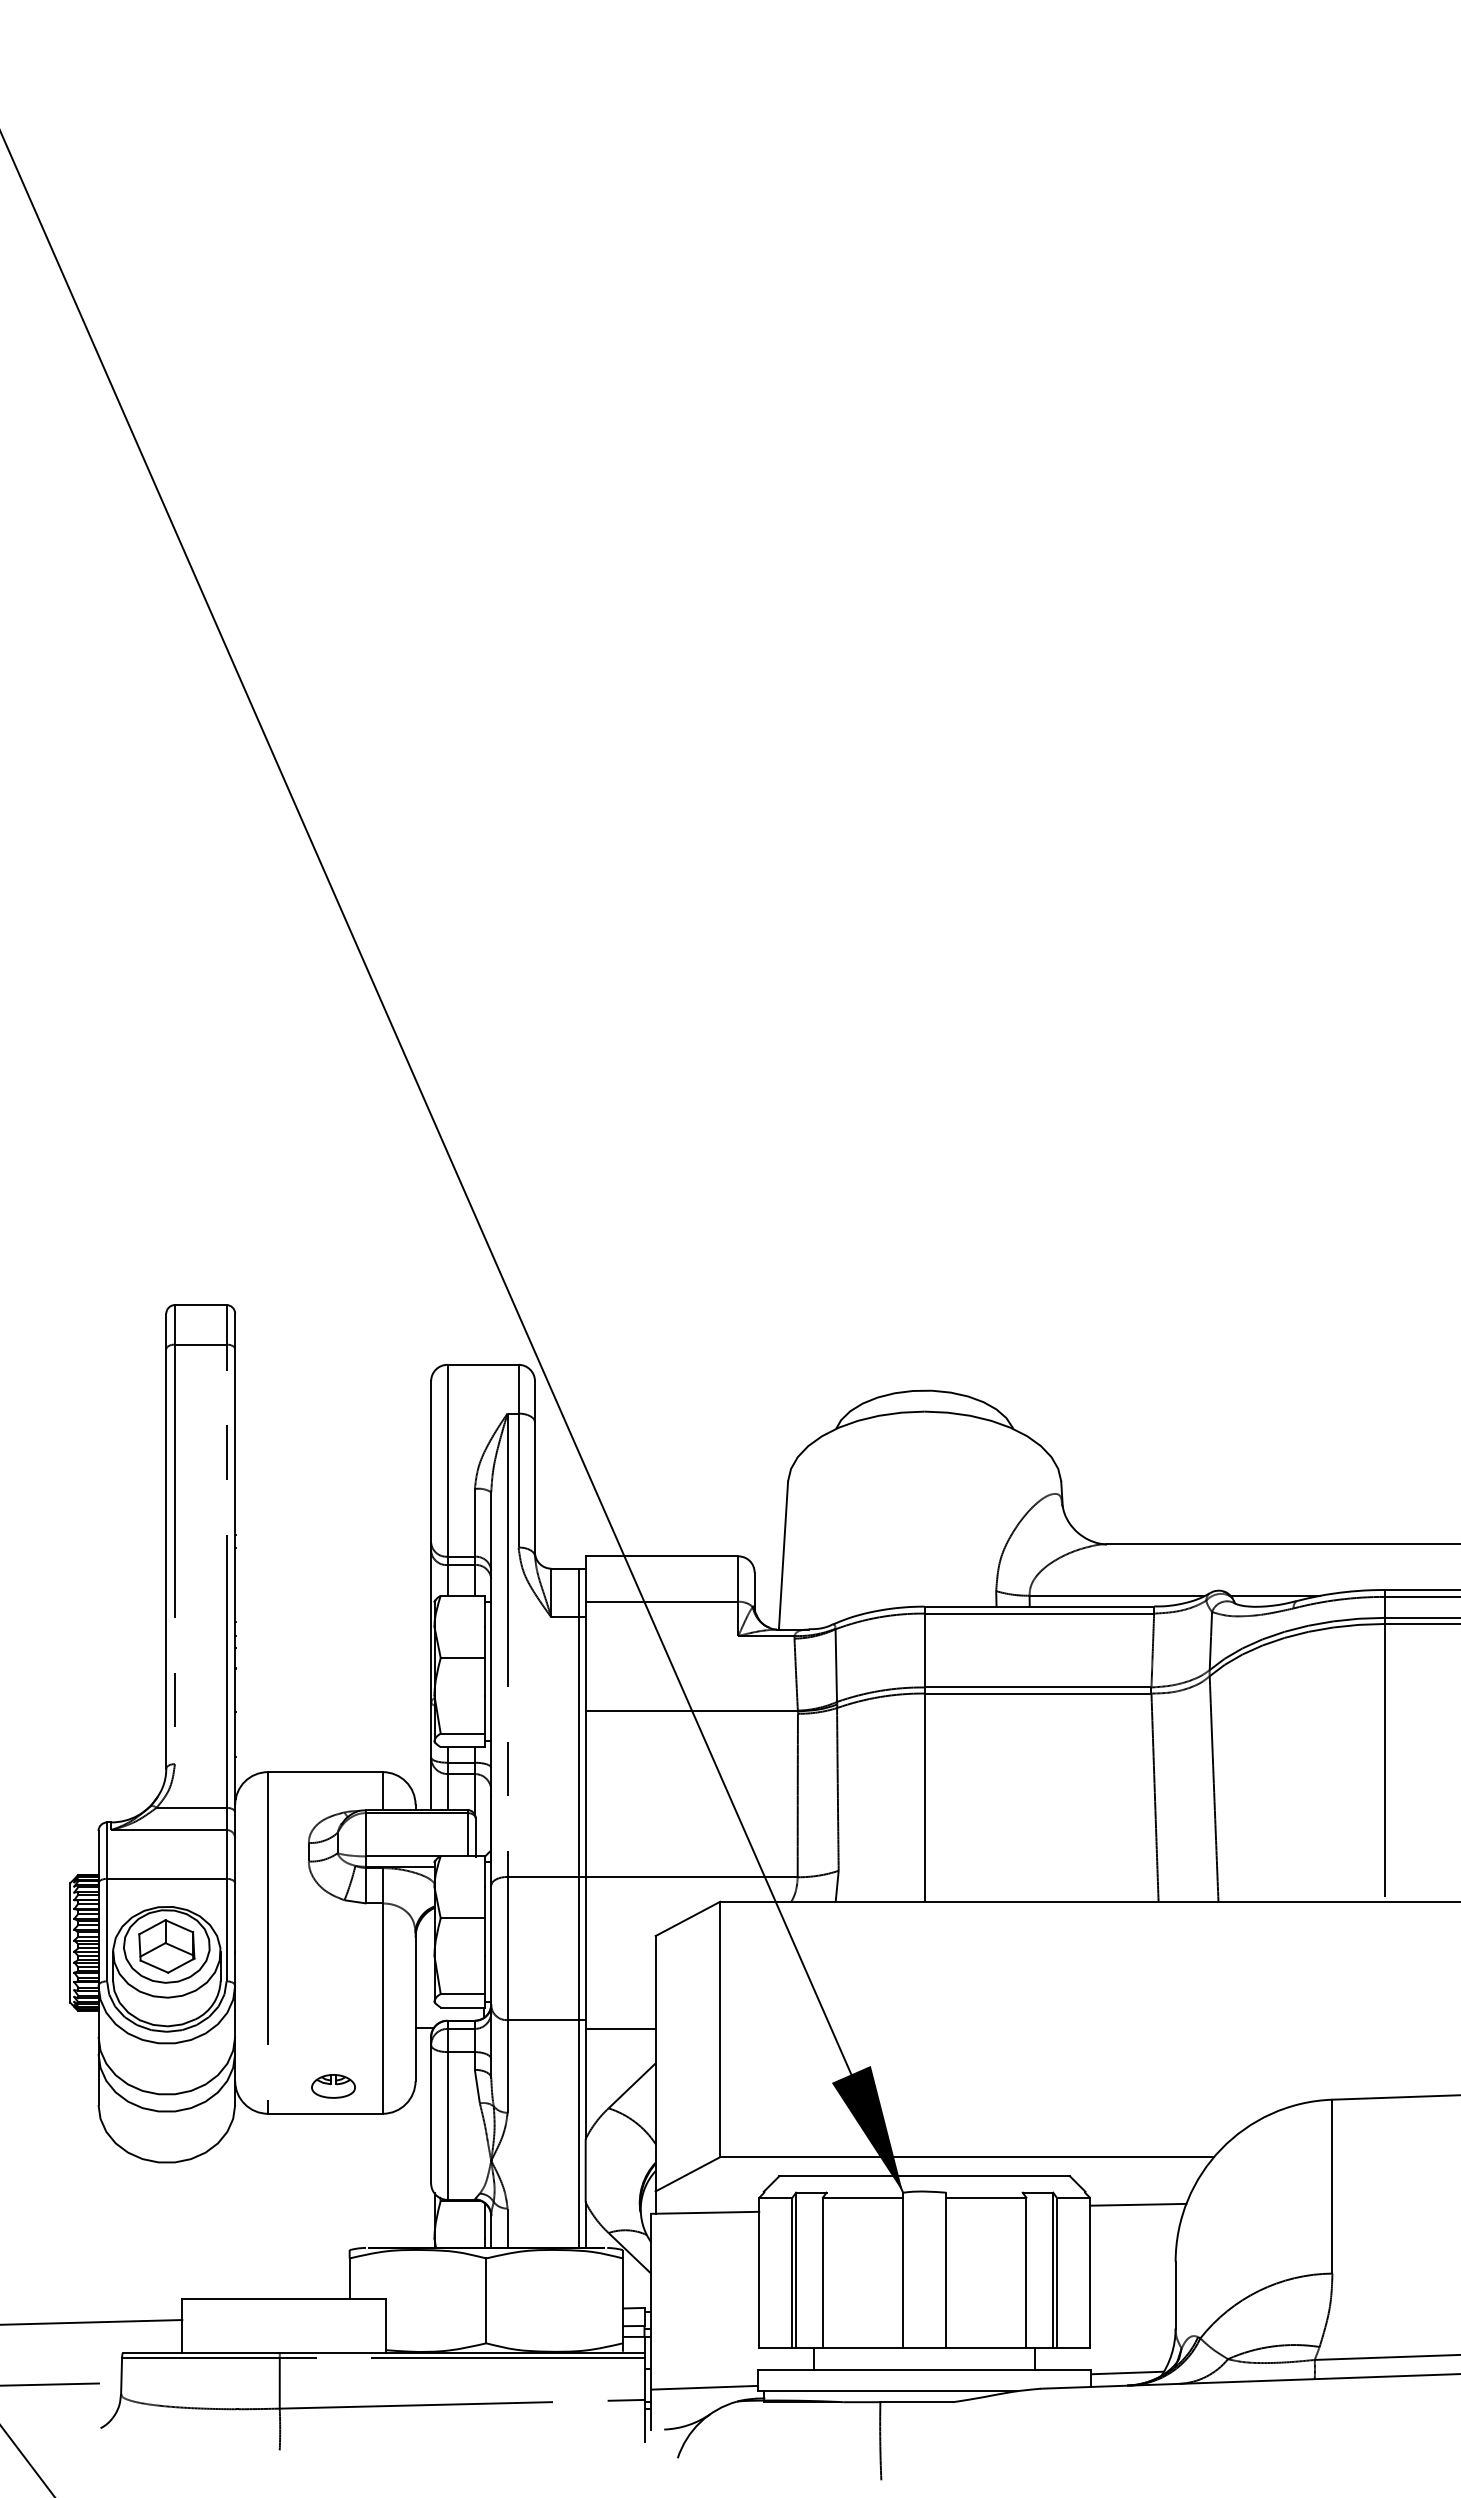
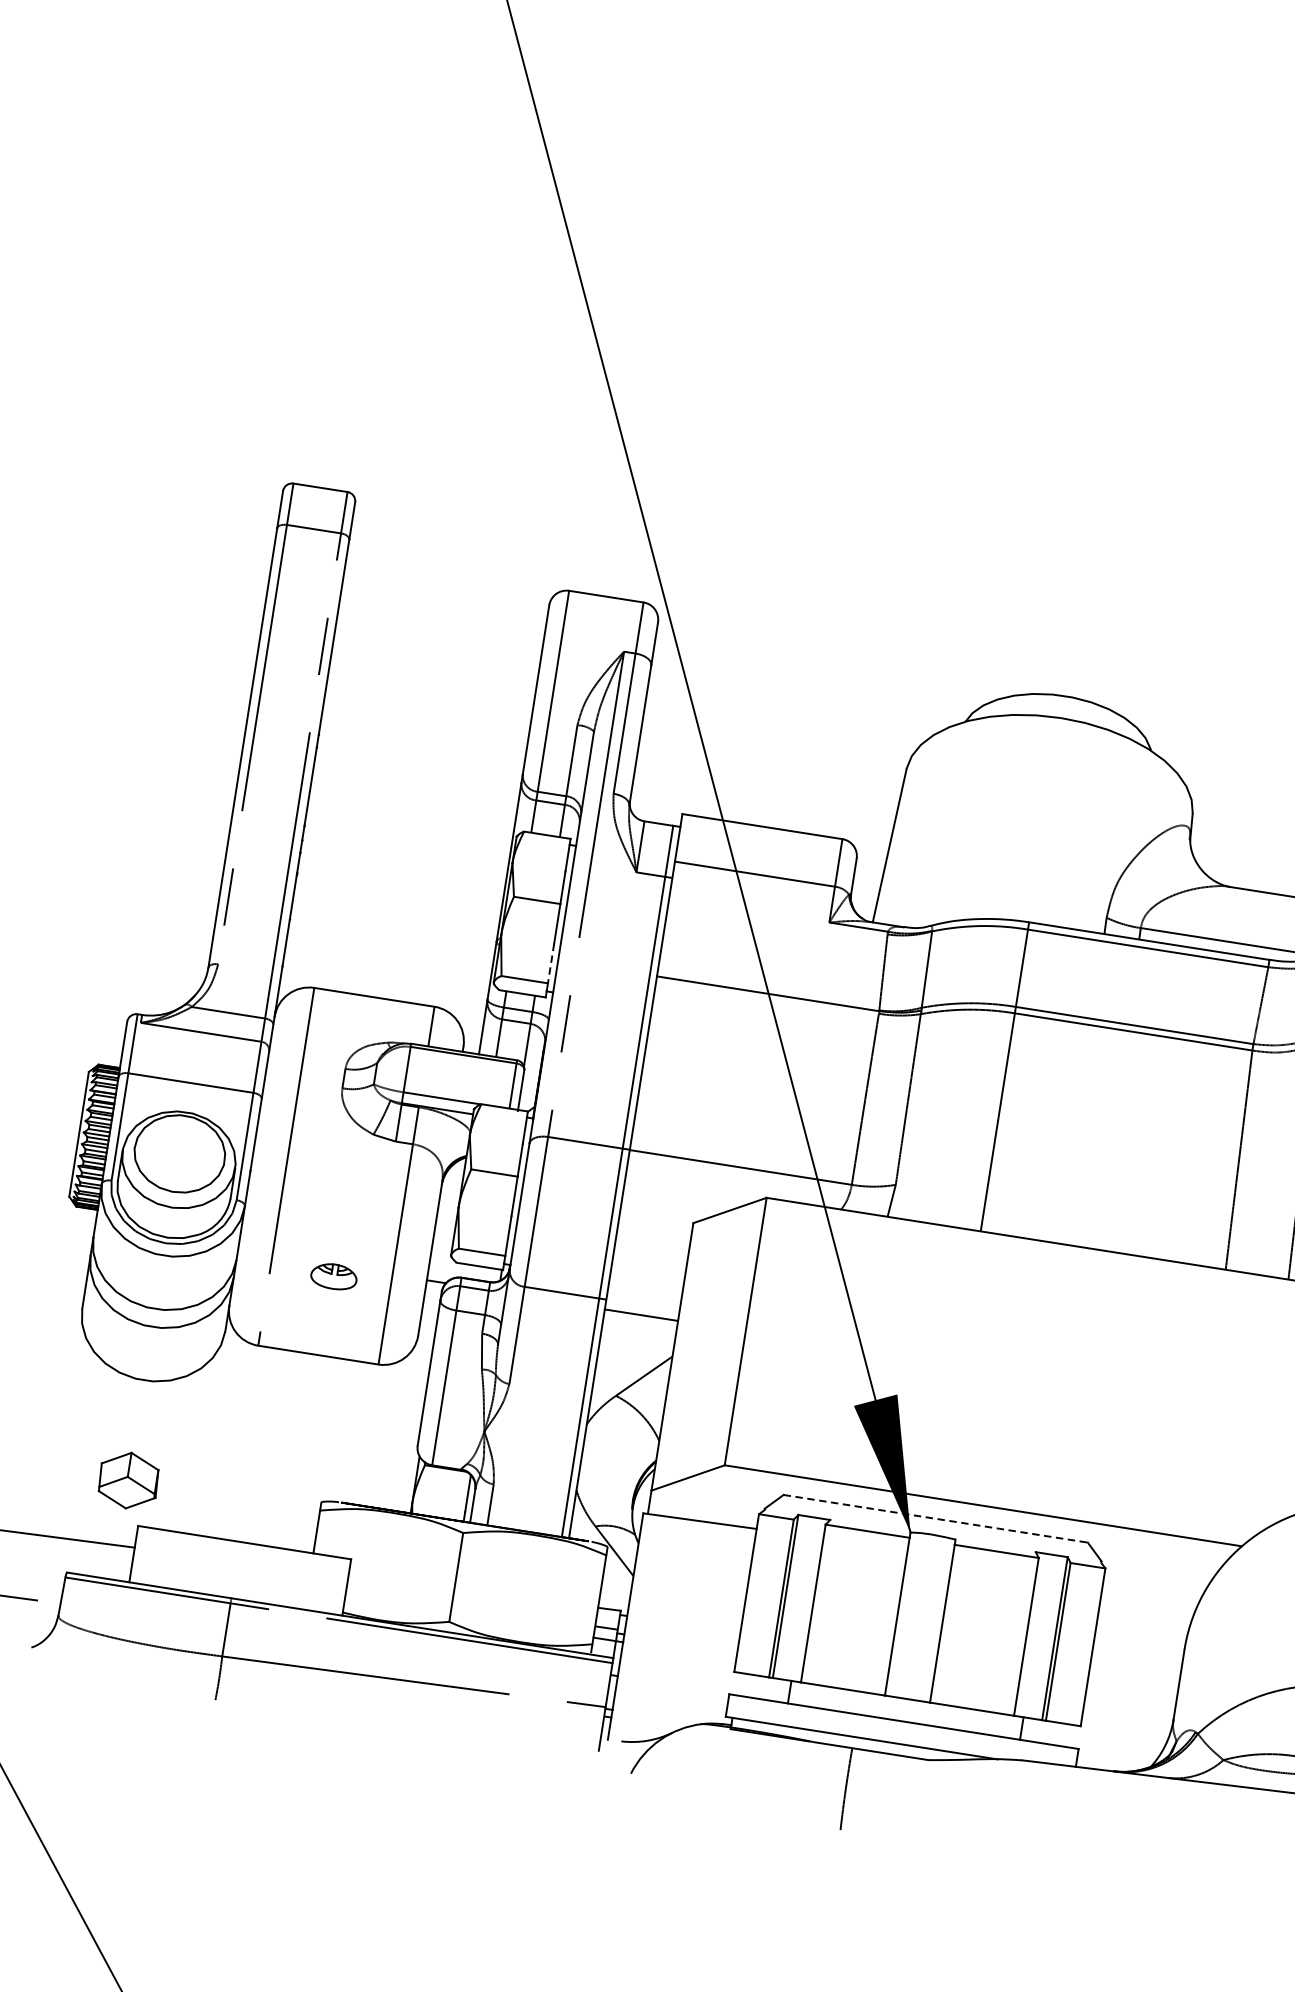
line: (485, 1714) -> (551, 963), solid -> dashed
part: (166, 1946) -> (128, 1480), moved
part: (333, 2086) -> (334, 1276), moved
line: (925, 2176) -> (936, 1519), solid -> dashed
line: (1138, 2204) -> (1155, 1583), removed
line: (1127, 2372) -> (1115, 1757), removed
line: (704, 2387) -> (670, 1703), removed

